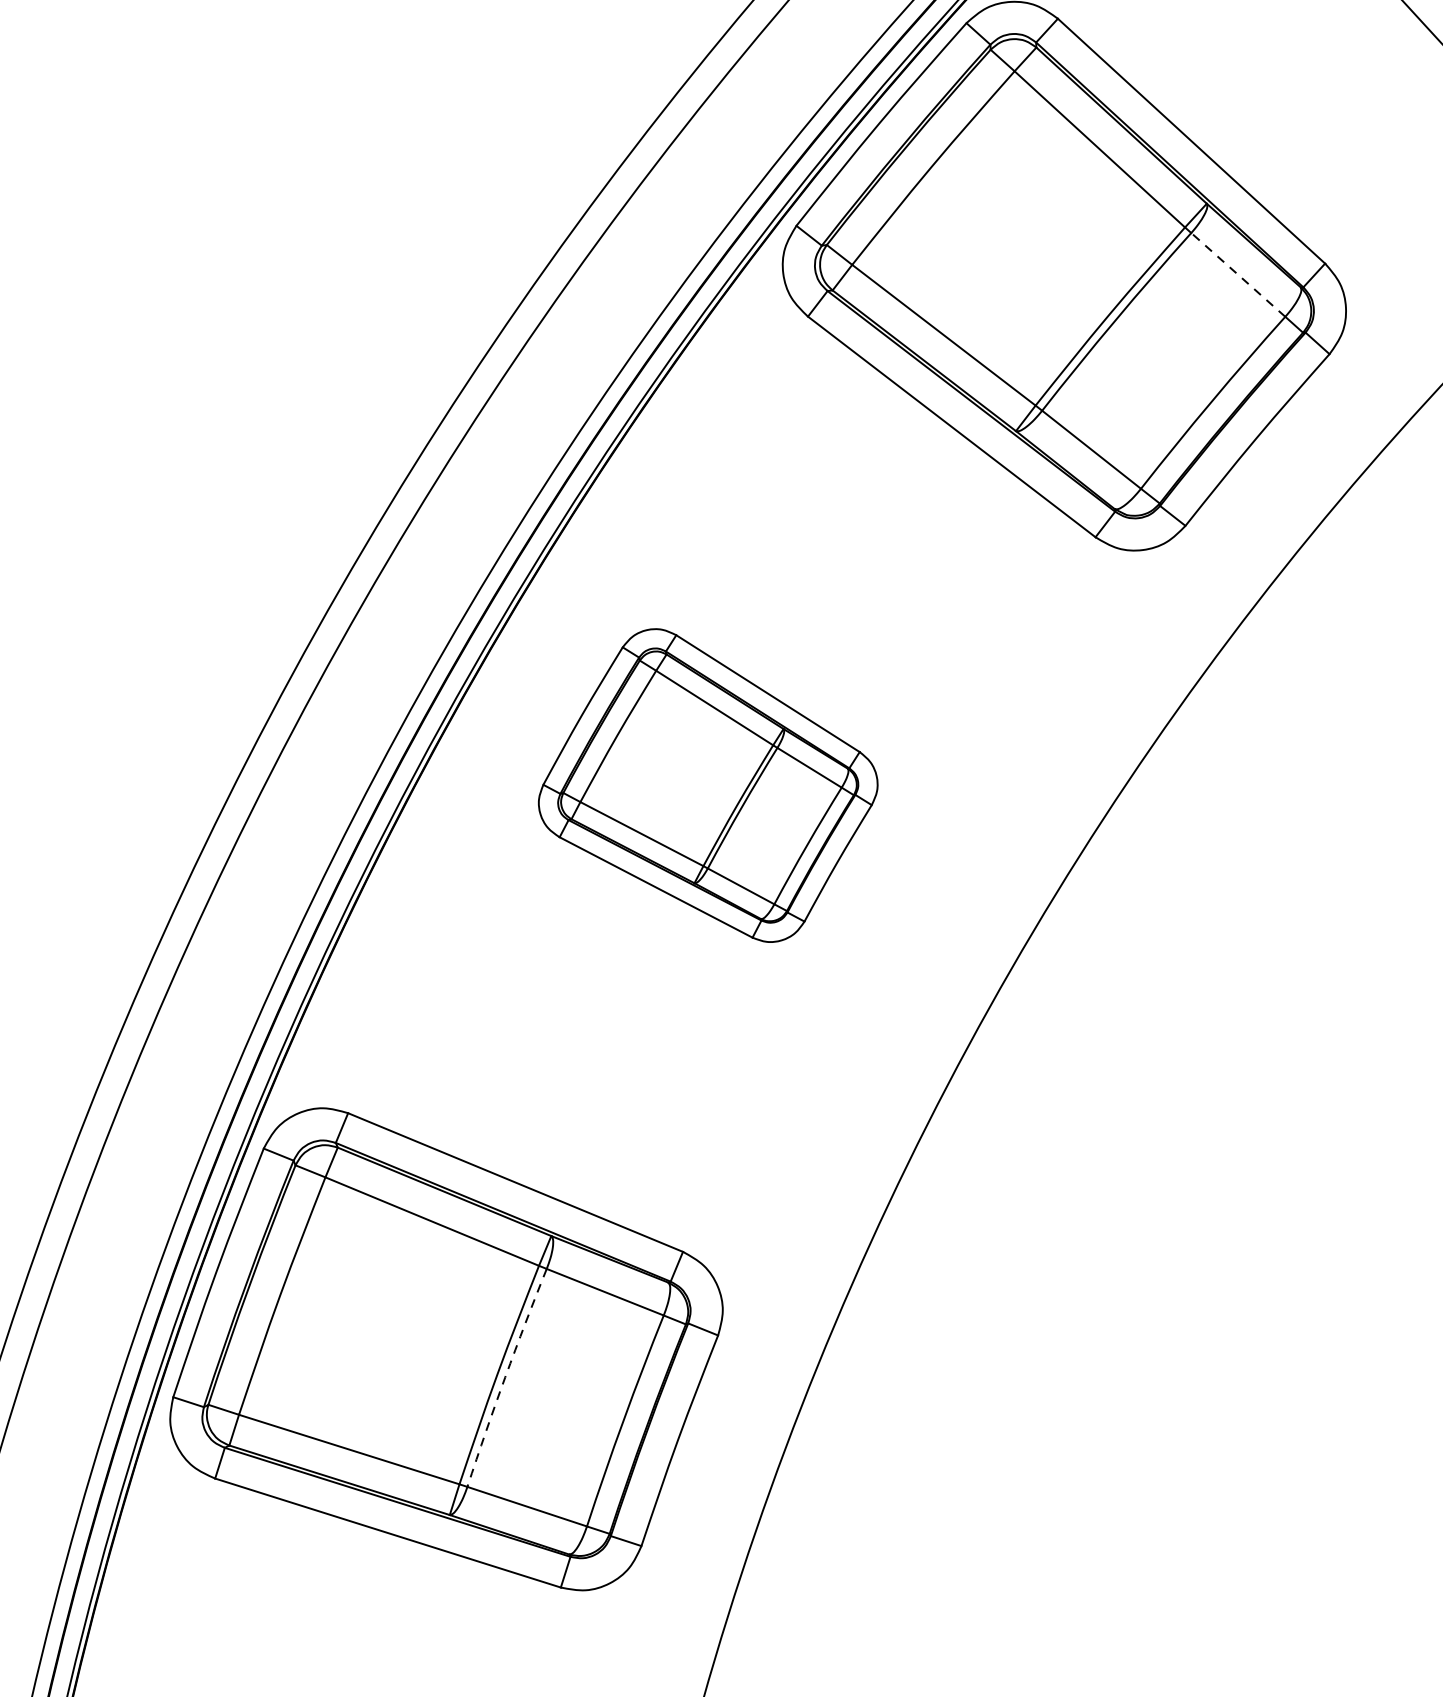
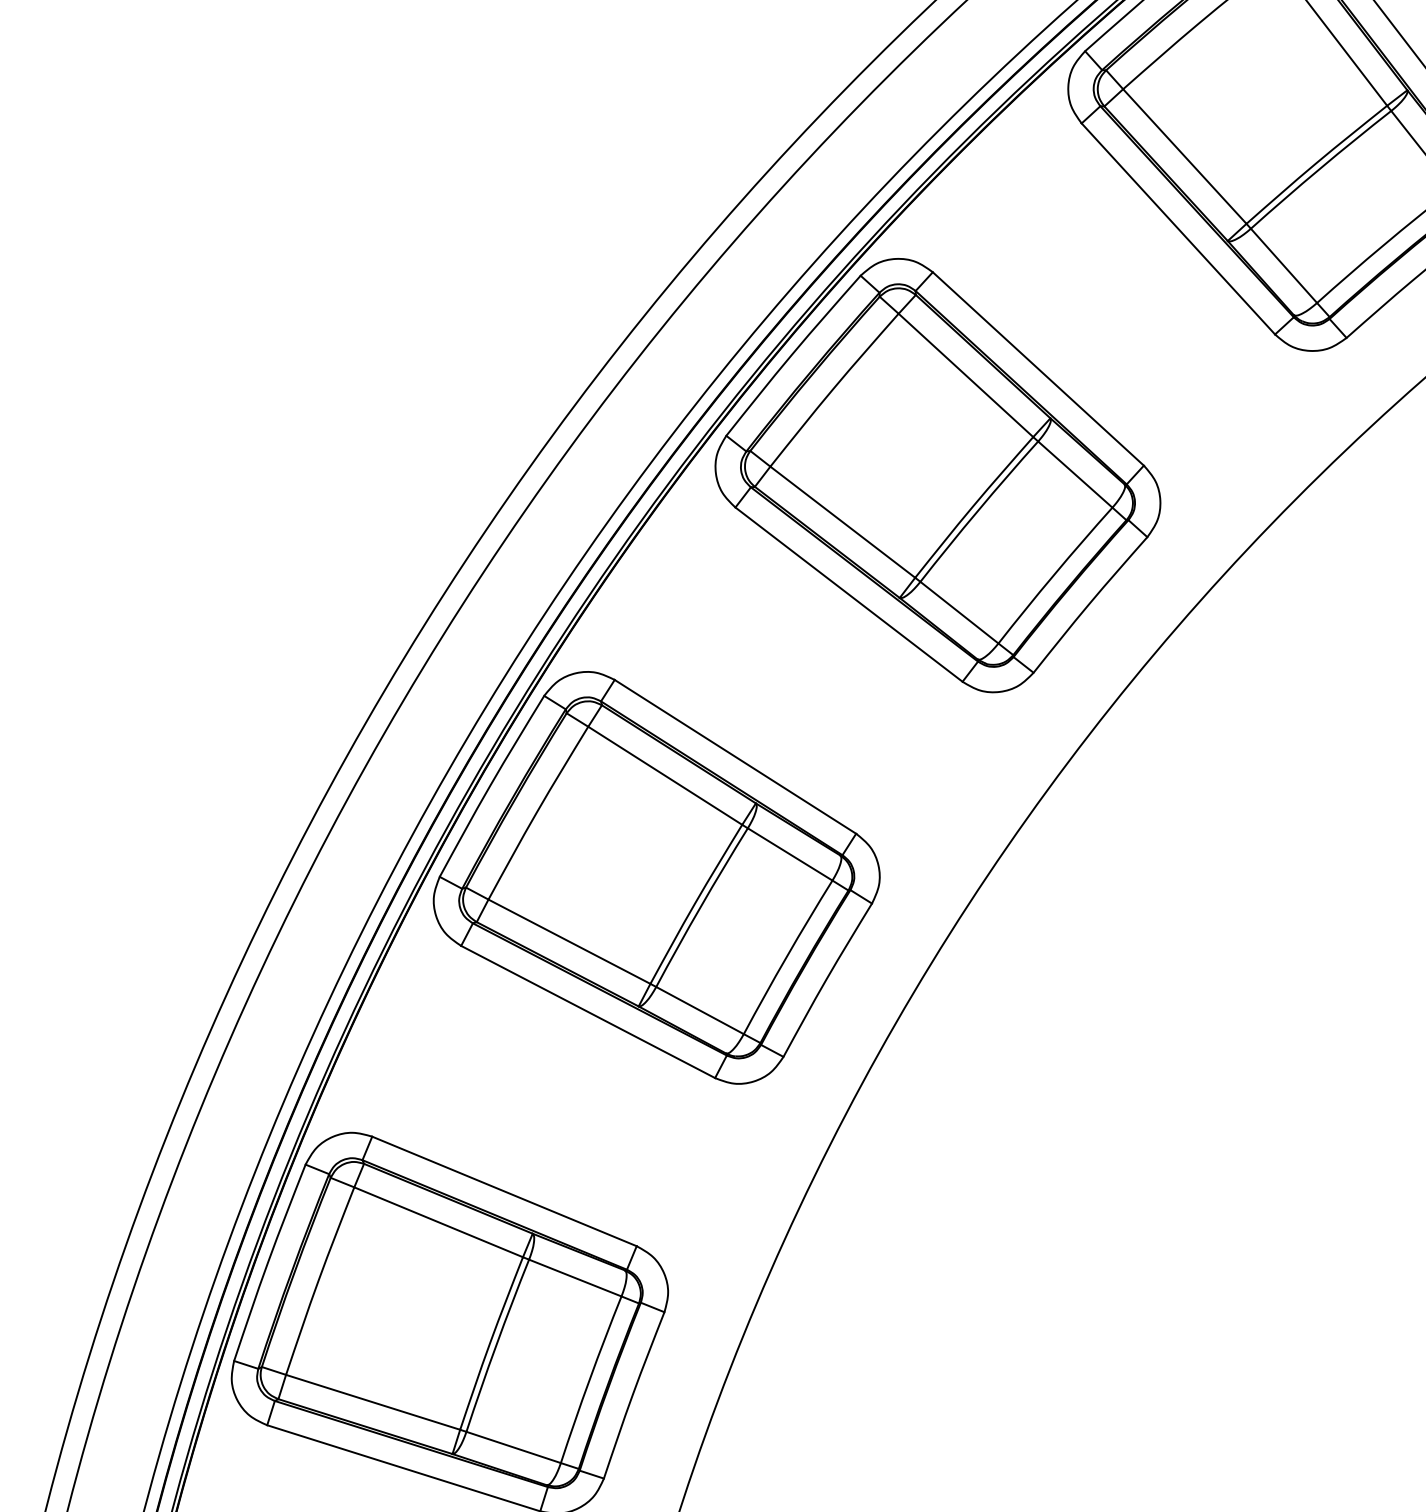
line: (1238, 274) -> (1075, 474), dashed -> solid
part: (708, 785) -> (656, 877), size x1.67
arc: (505, 1377) -> (496, 1345), dashed -> solid

